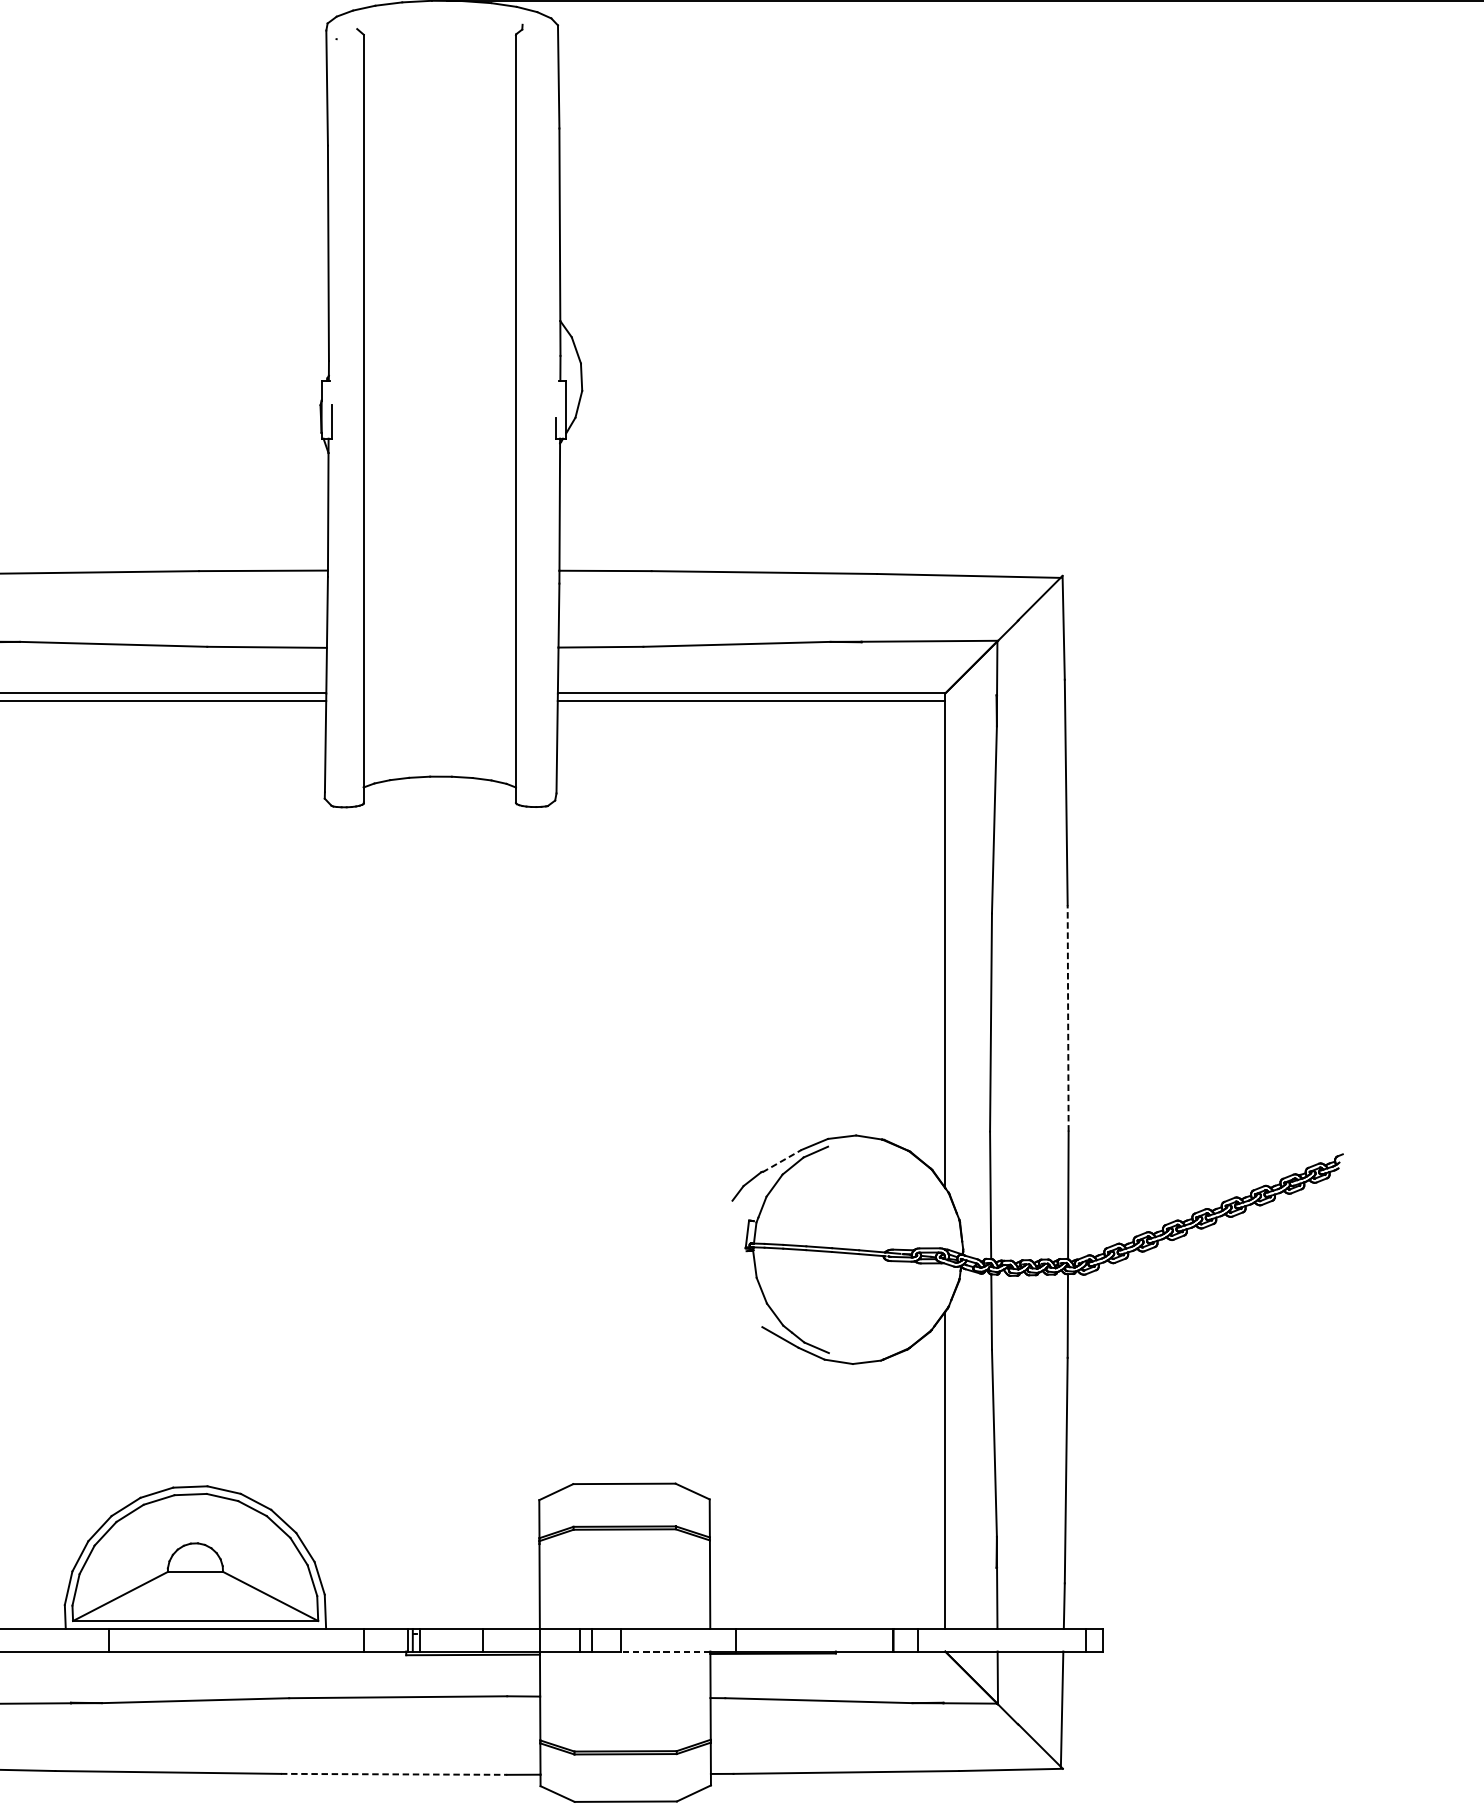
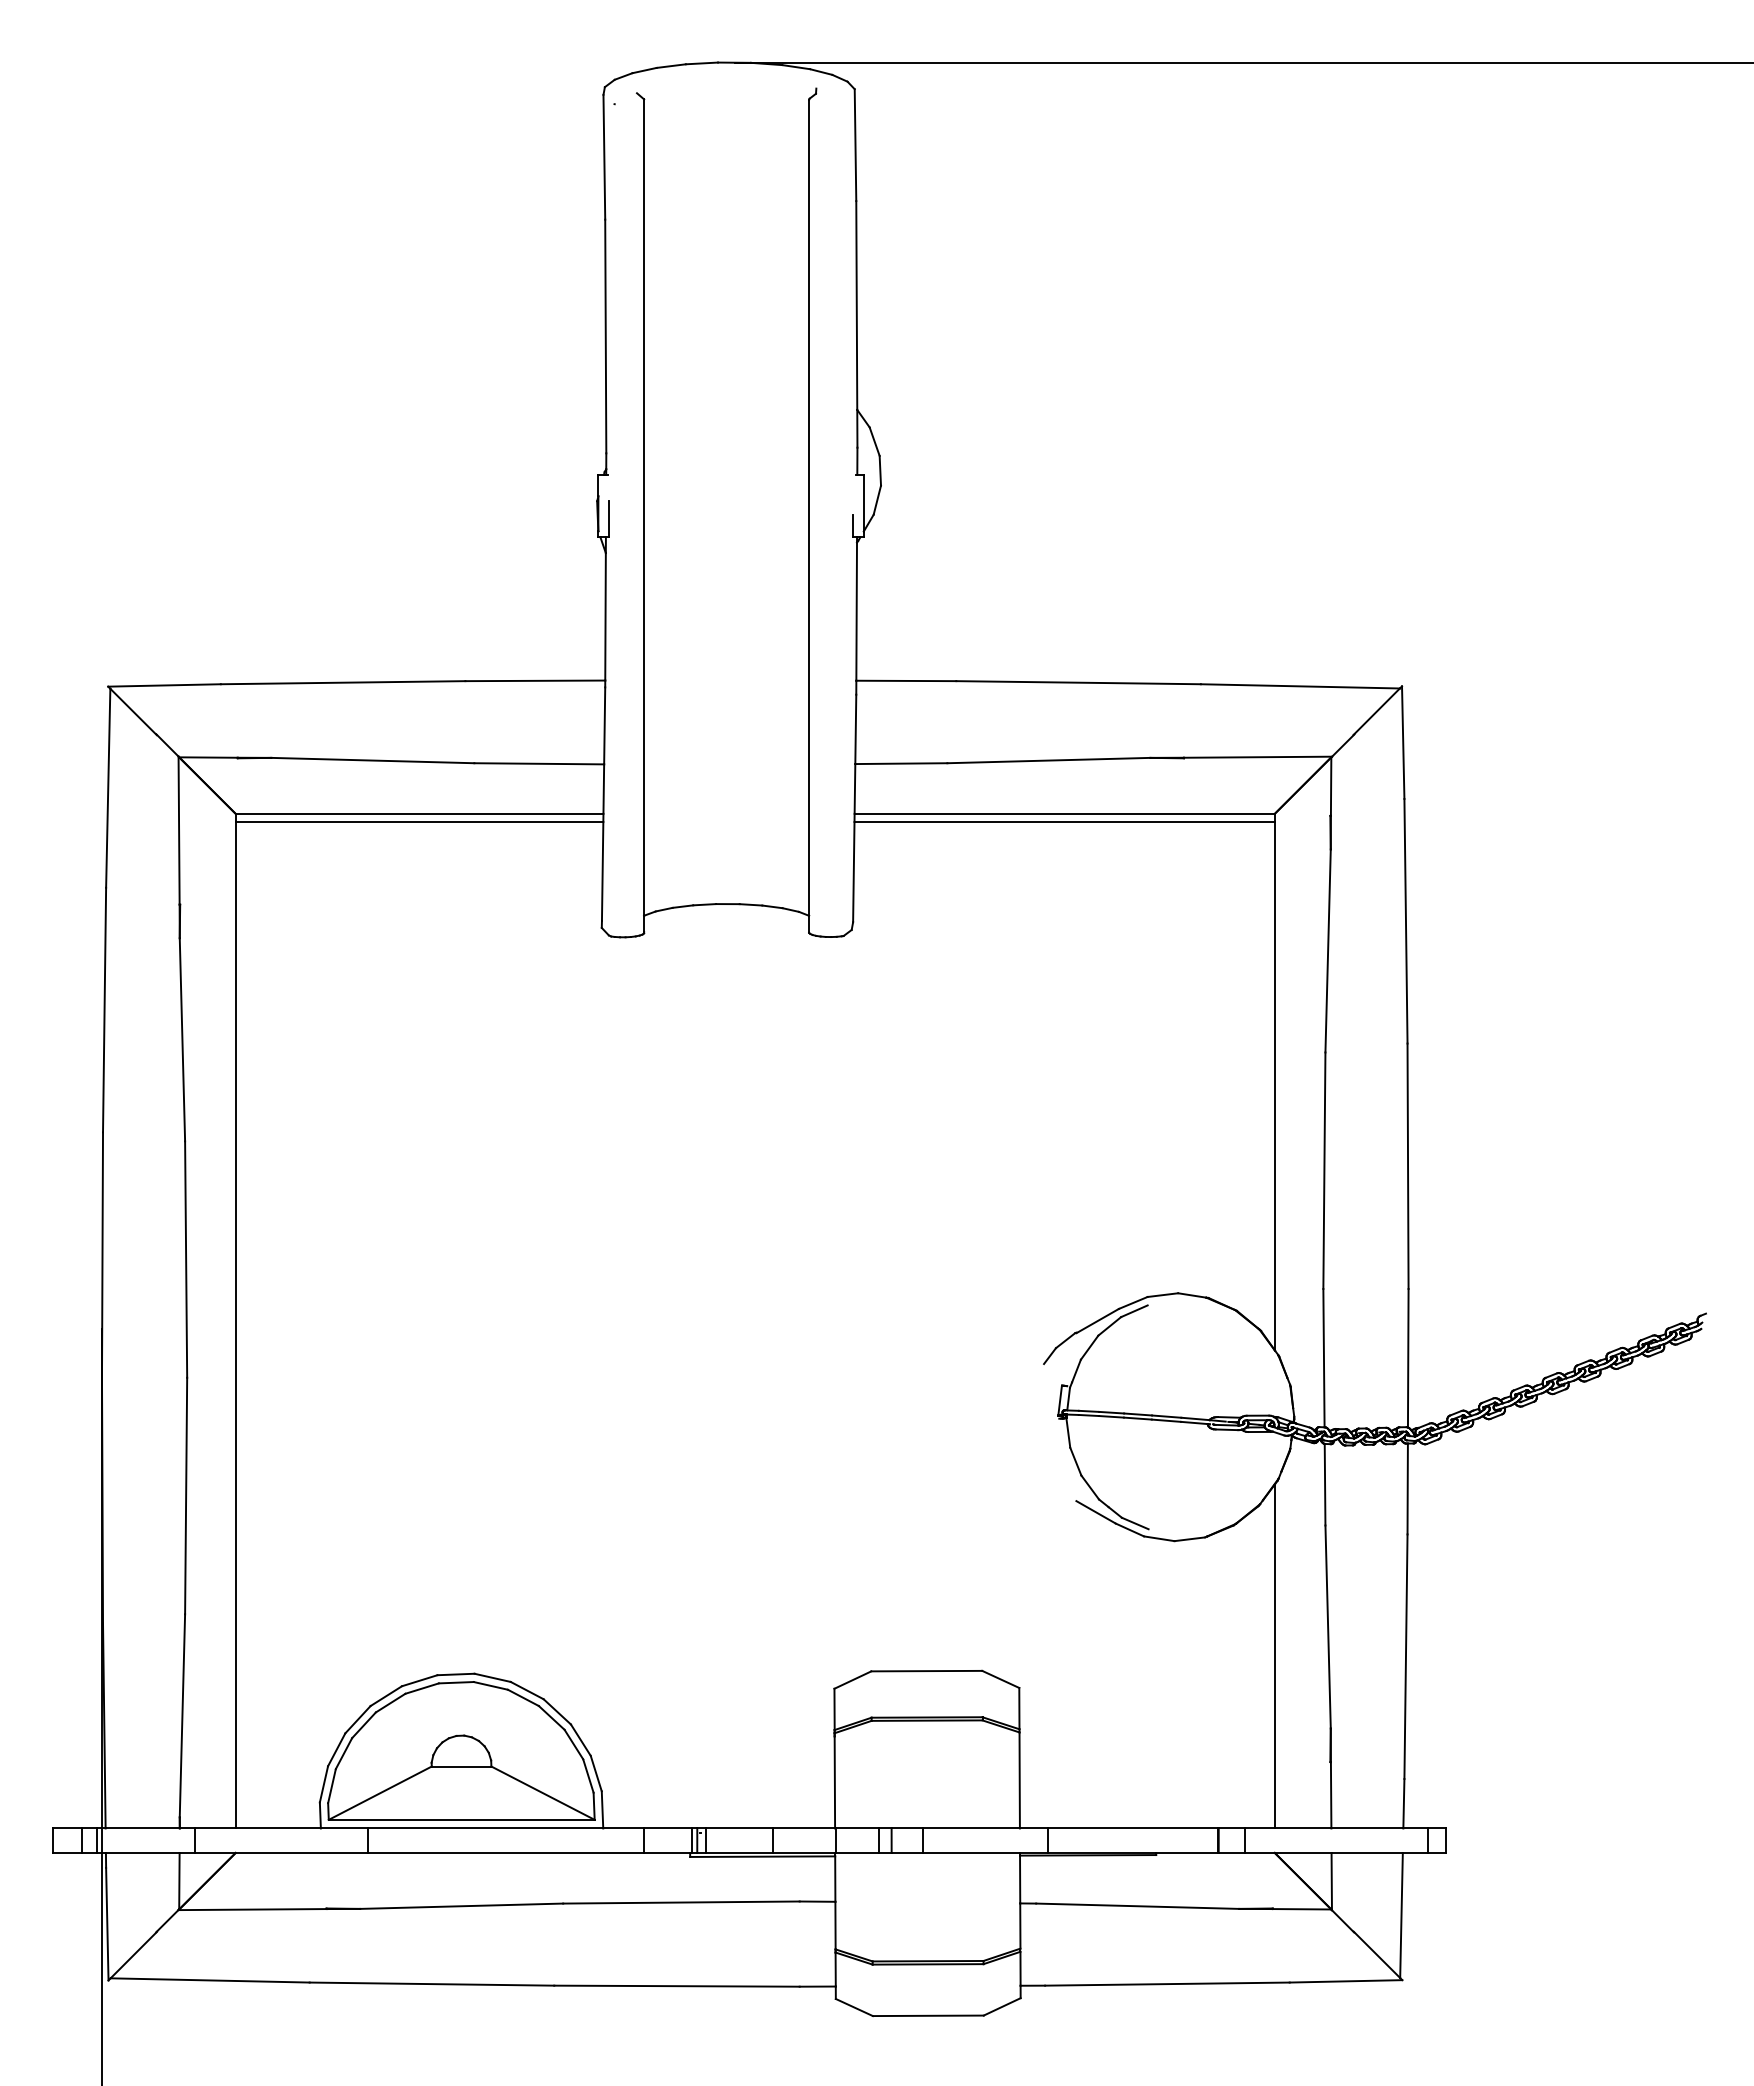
line: (1068, 1018) -> (1408, 1166), dashed -> solid
line: (782, 1160) -> (1098, 1320), dashed -> solid
line: (665, 1651) -> (971, 1852), dashed -> solid
line: (393, 1774) -> (676, 1986), dashed -> solid

